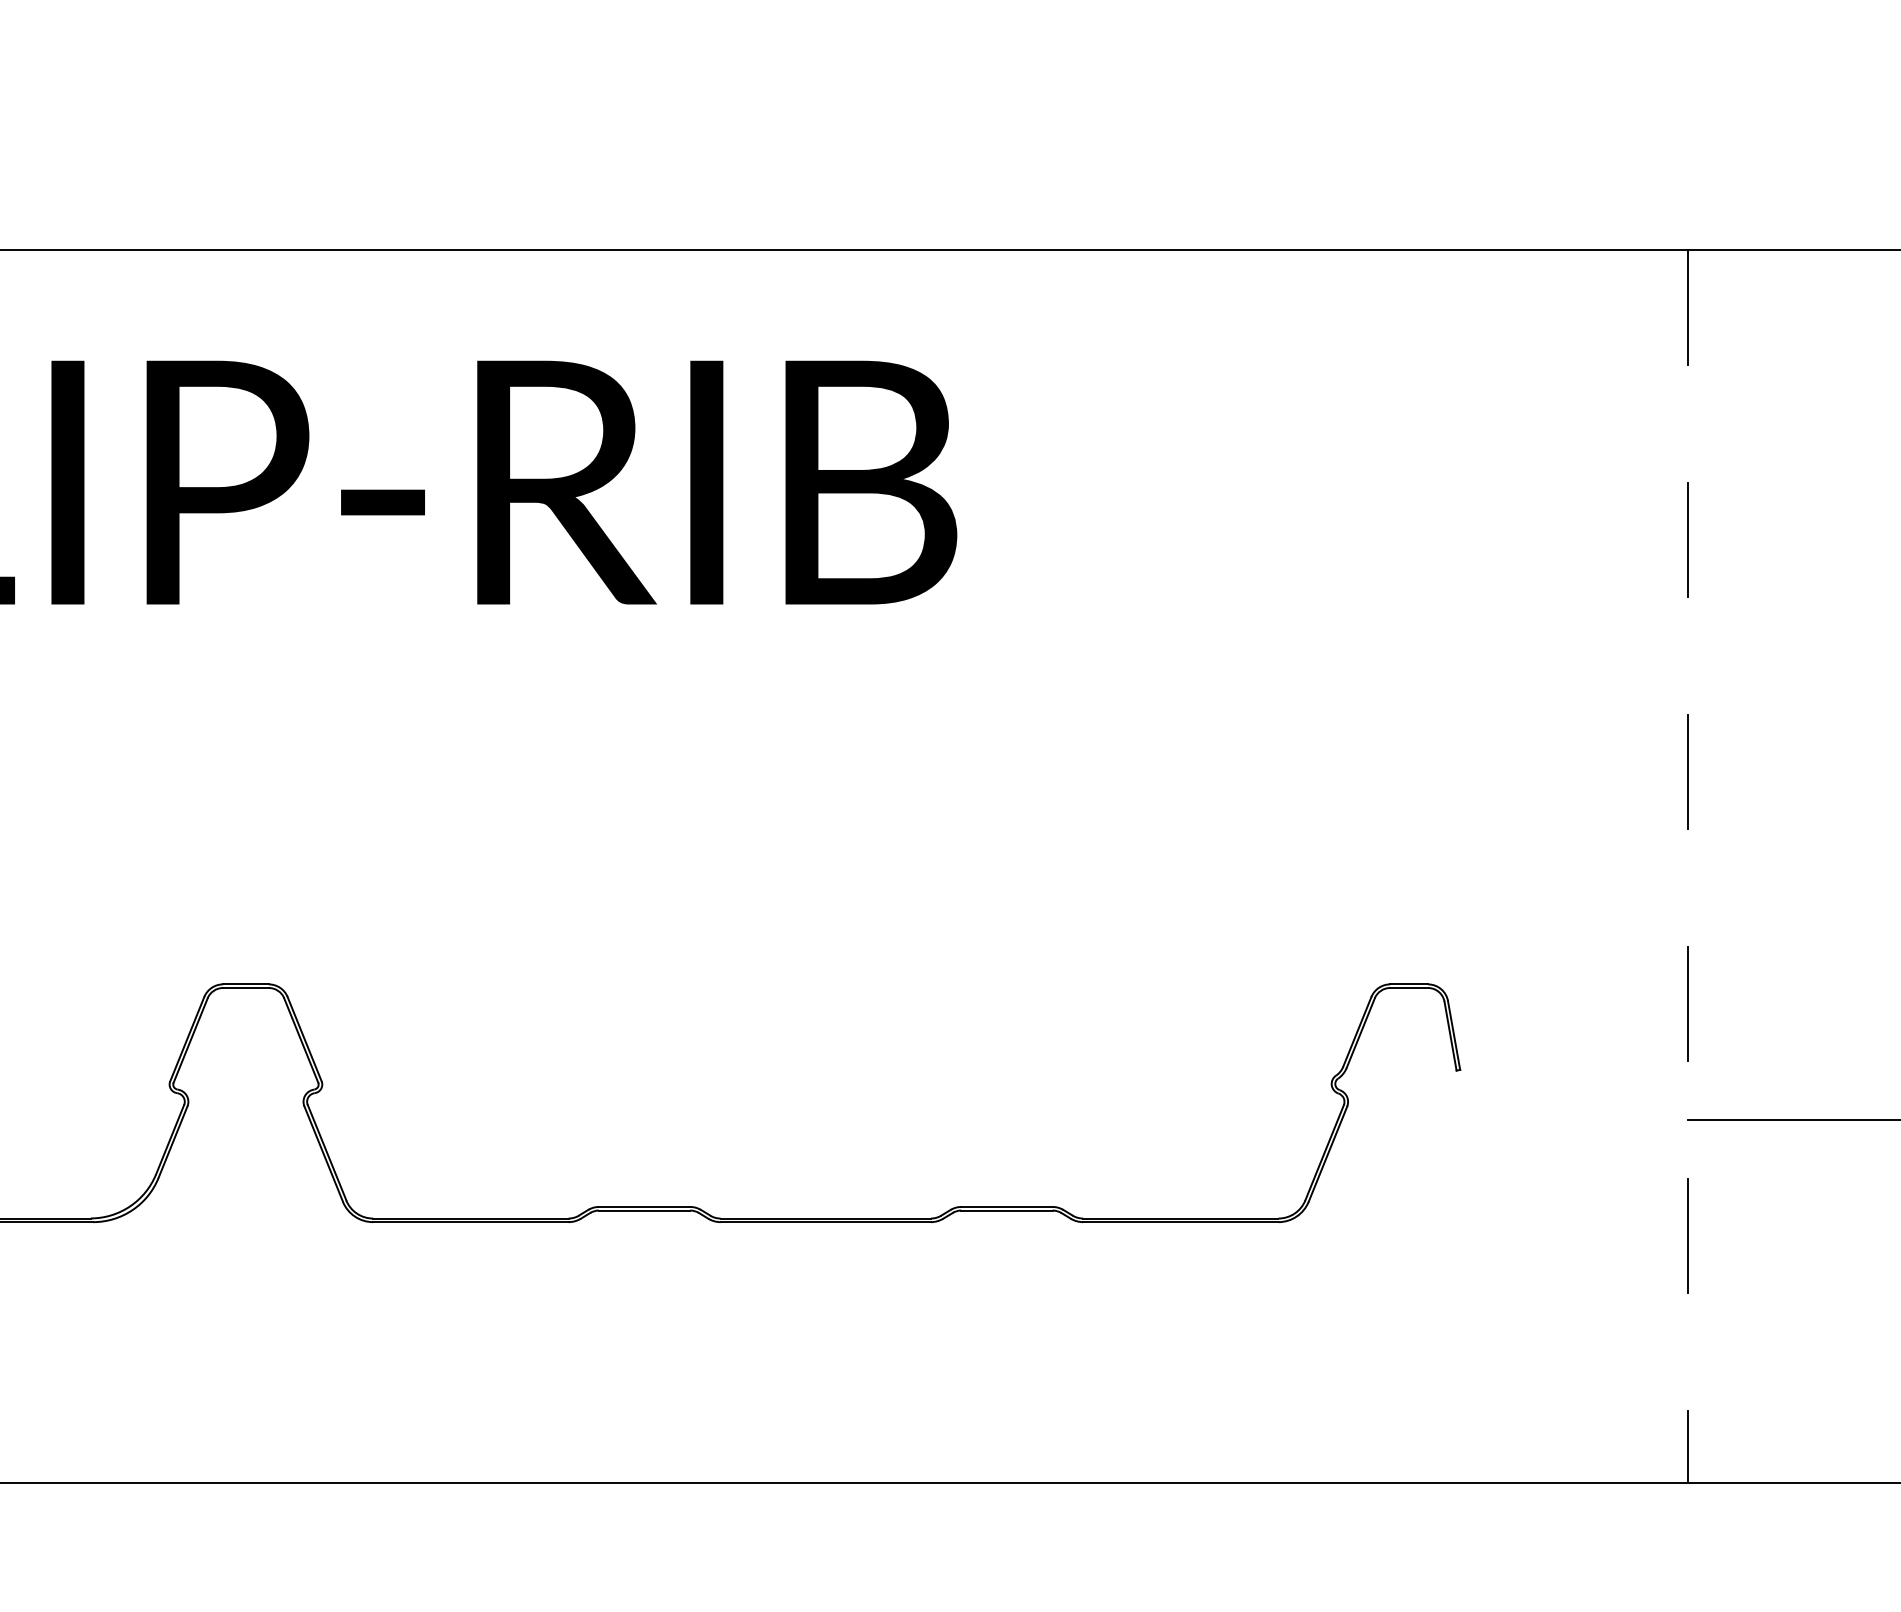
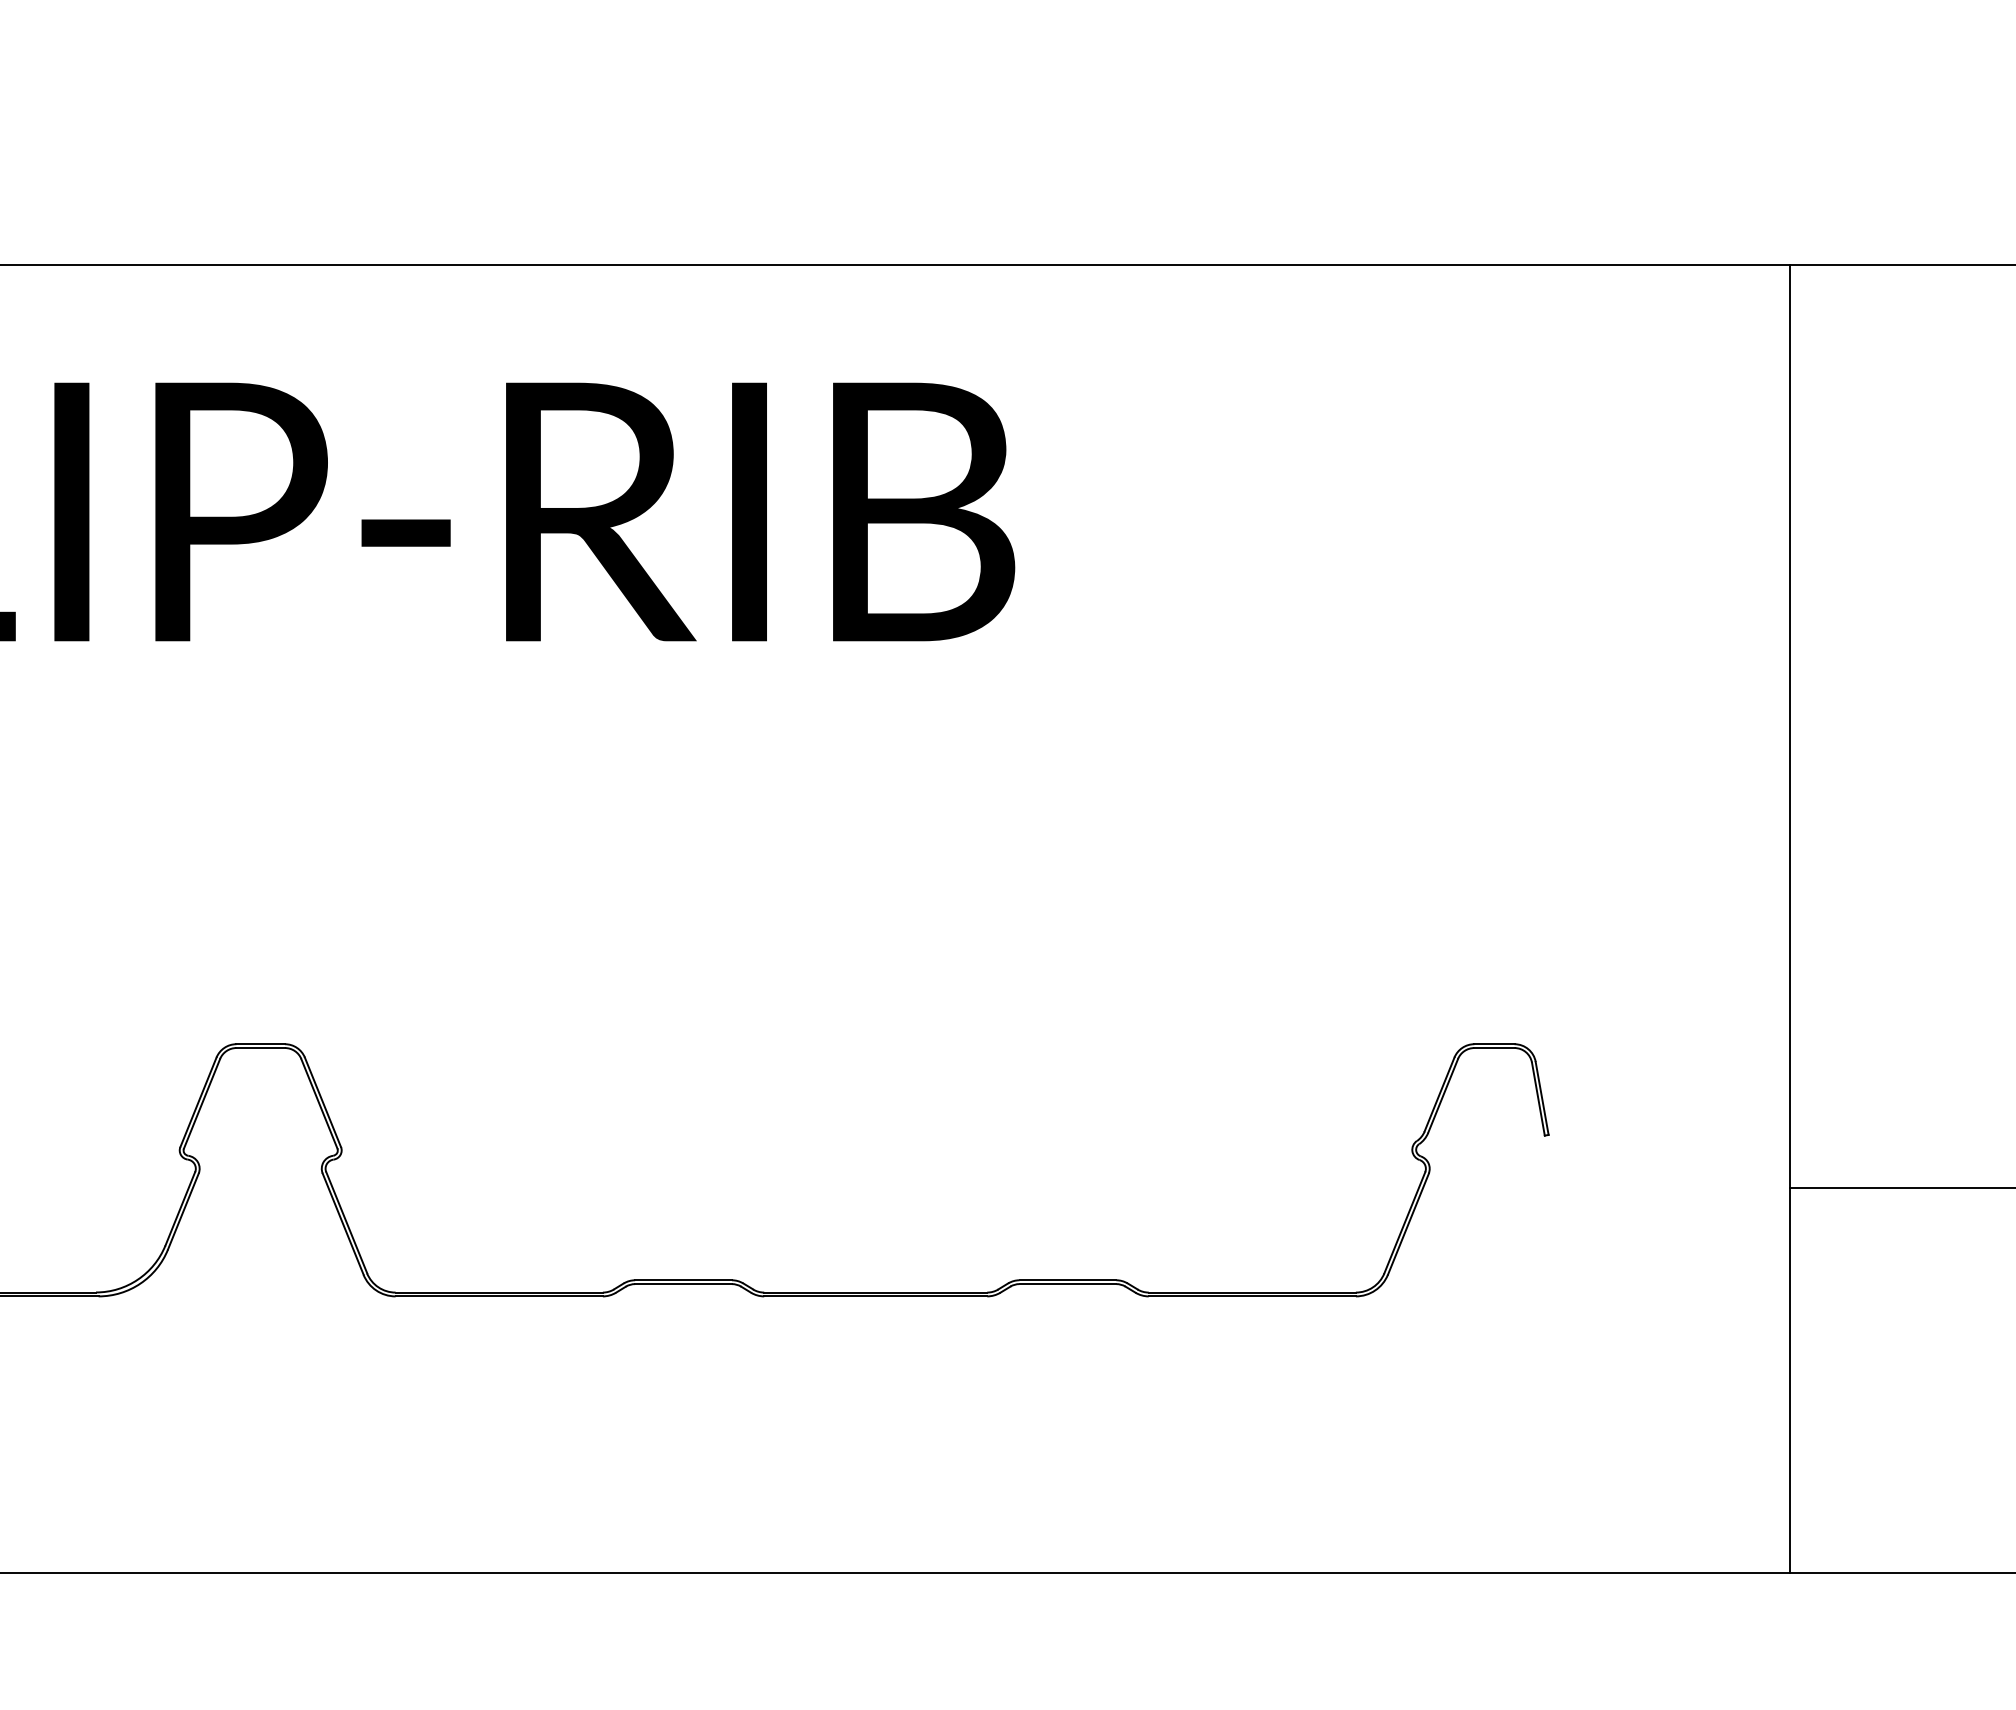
line: (1687, 865) -> (1789, 918), dashed -> solid

